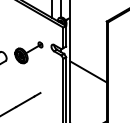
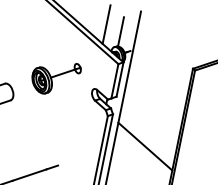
part: (28, 52) -> (55, 77), moved

